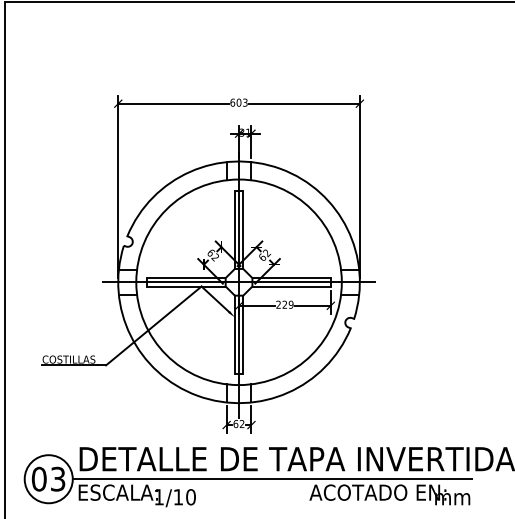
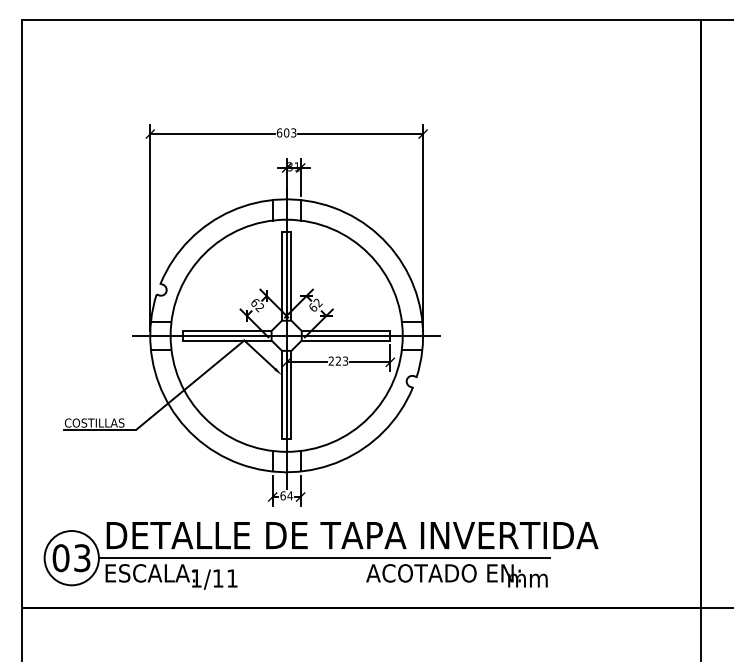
text: (291, 304) -> (345, 360), 229 -> 223
text: (242, 423) -> (290, 495), 62 -> 64
text: (190, 497) -> (231, 578), 1/10 -> 1/11

